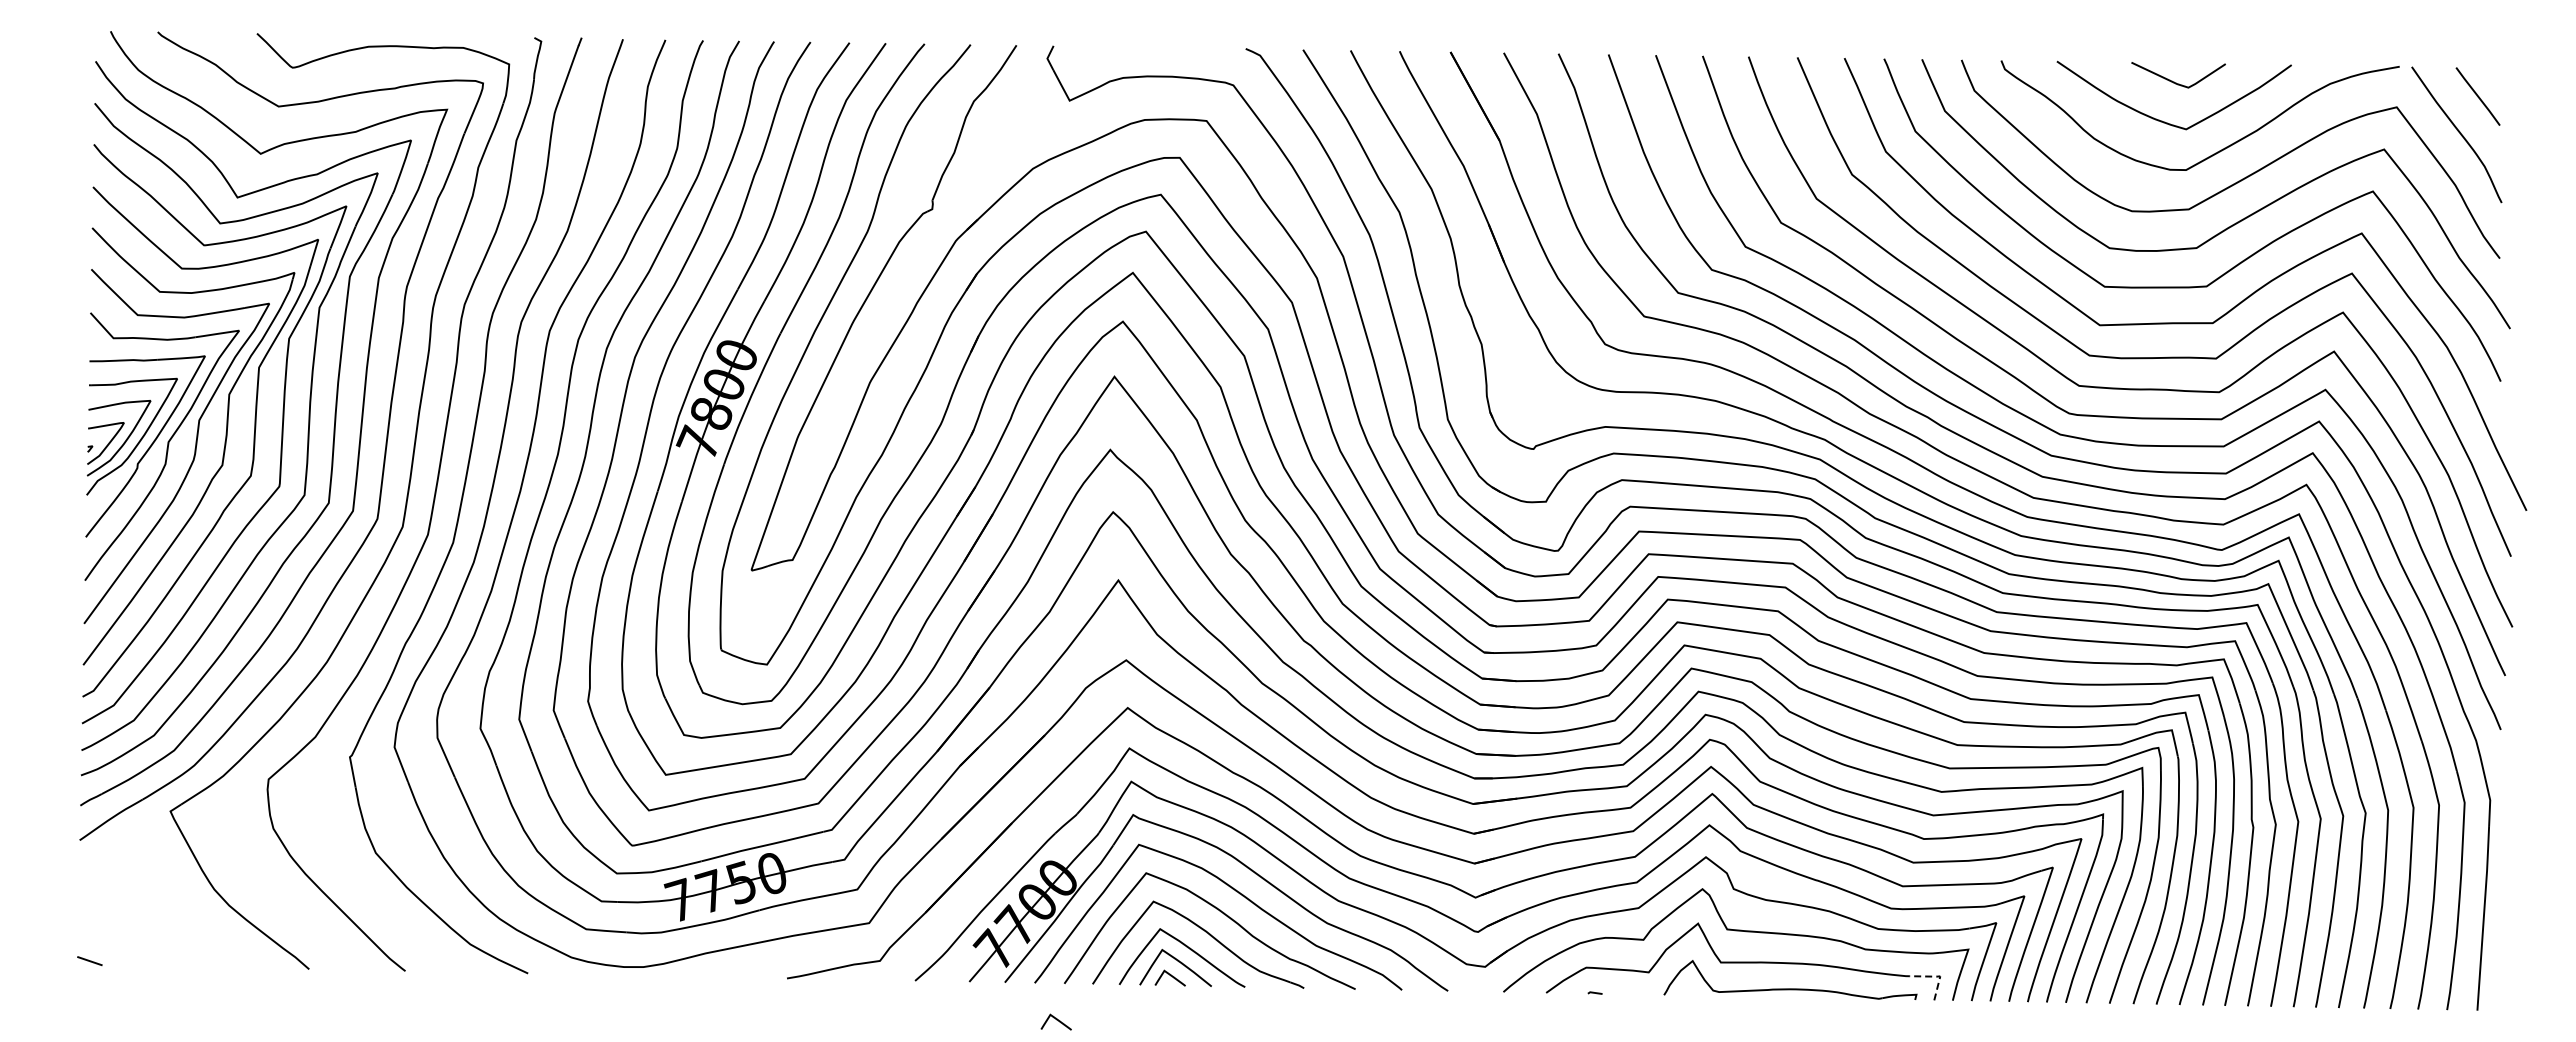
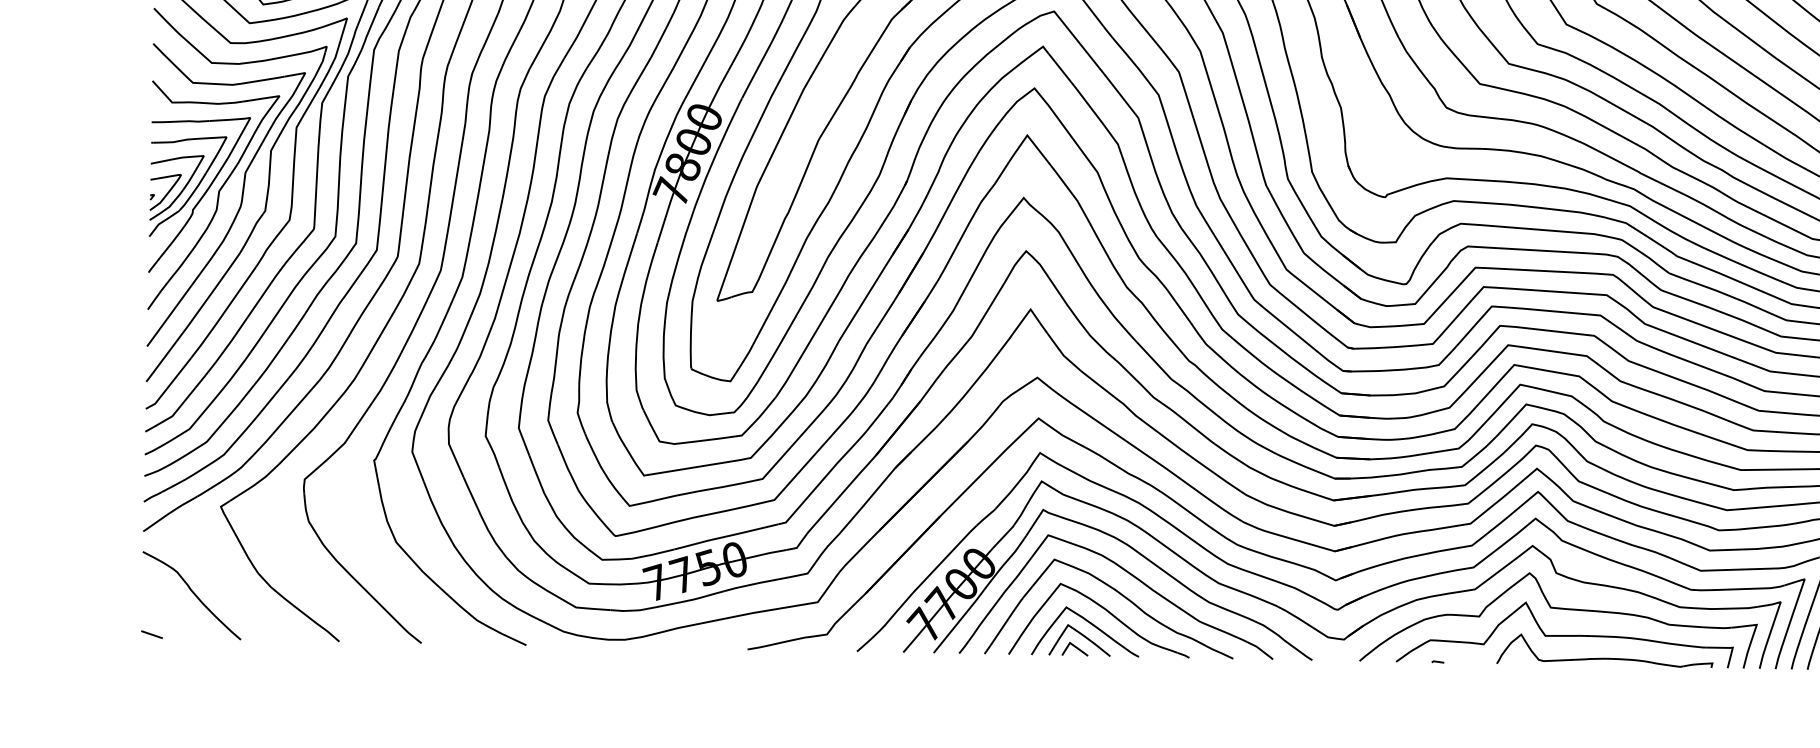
curve: (138, 913) -> (193, 593), added
line: (1937, 976) -> (1730, 647), dashed -> solid
curve: (1056, 1020) -> (977, 685), removed

